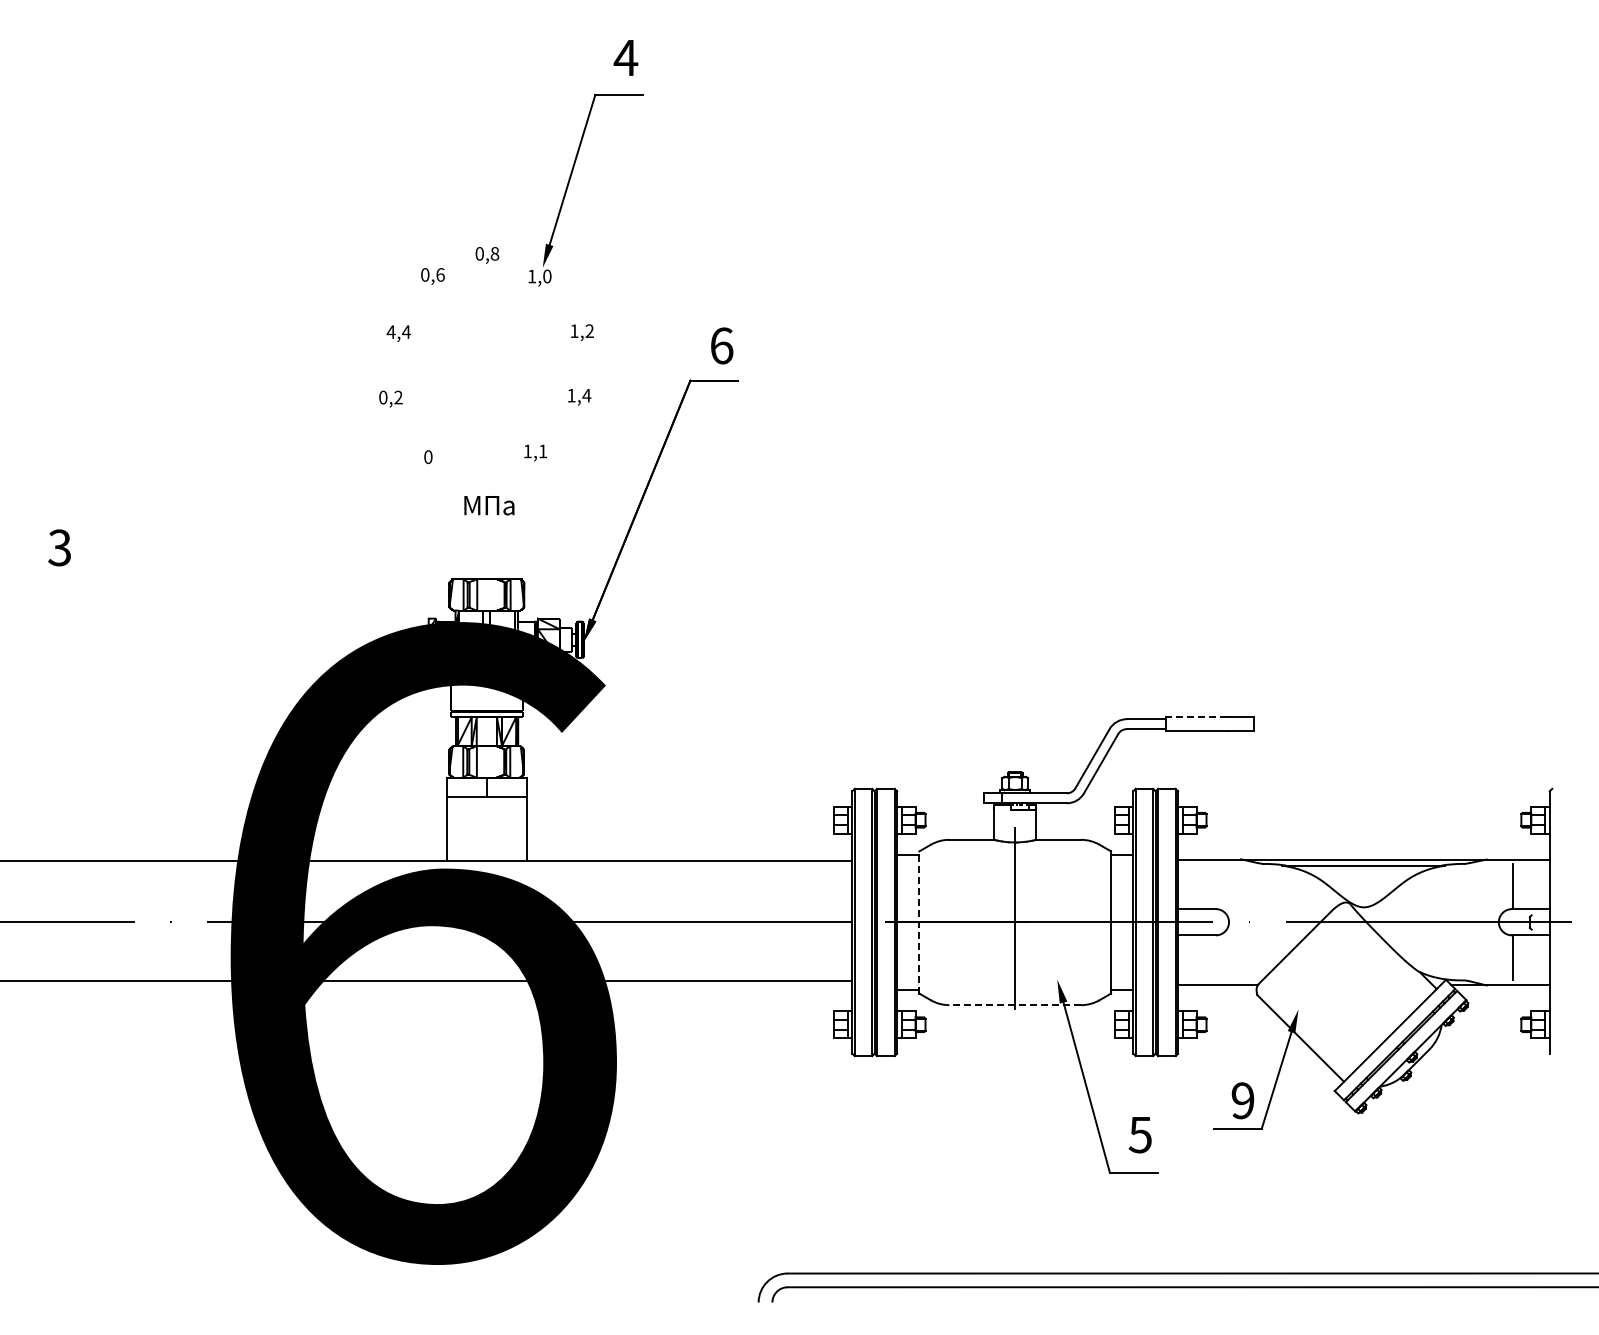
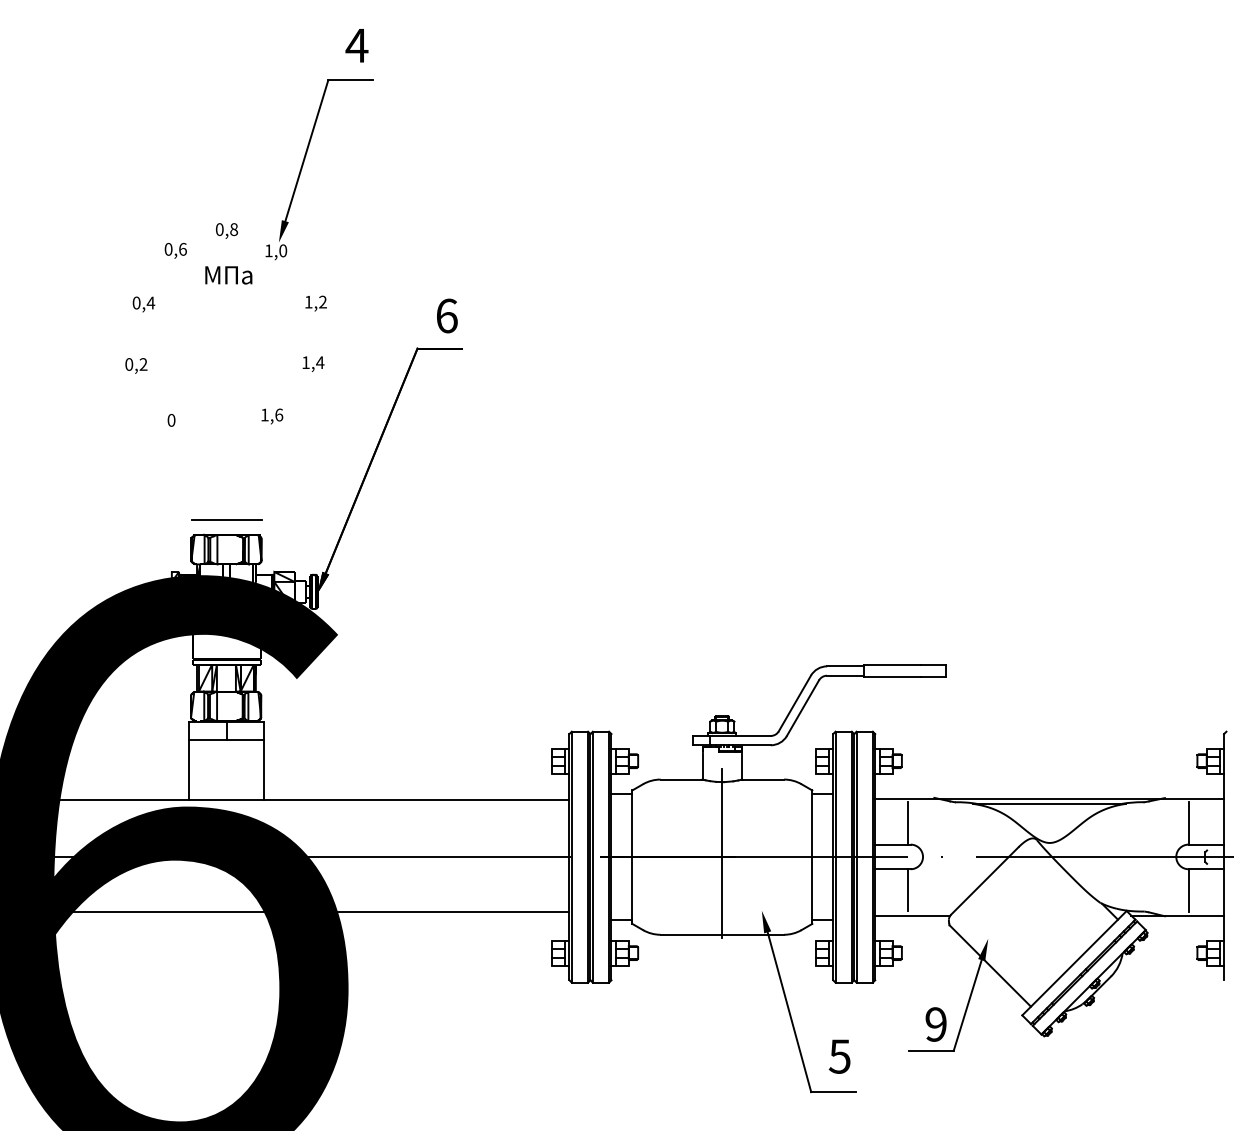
text: (390, 331) -> (135, 302), 4,4 -> 0,4
text: (543, 451) -> (279, 415), 1,1 -> 1,6
text: (489, 505) -> (228, 275), moved
line: (486, 563) -> (226, 520), added
line: (1195, 717) -> (891, 664), dashed -> solid
line: (1212, 886) -> (907, 823), added
line: (919, 922) -> (632, 857), dashed -> solid
line: (1212, 957) -> (907, 890), added
line: (1015, 1005) -> (722, 935), dashed -> solid

